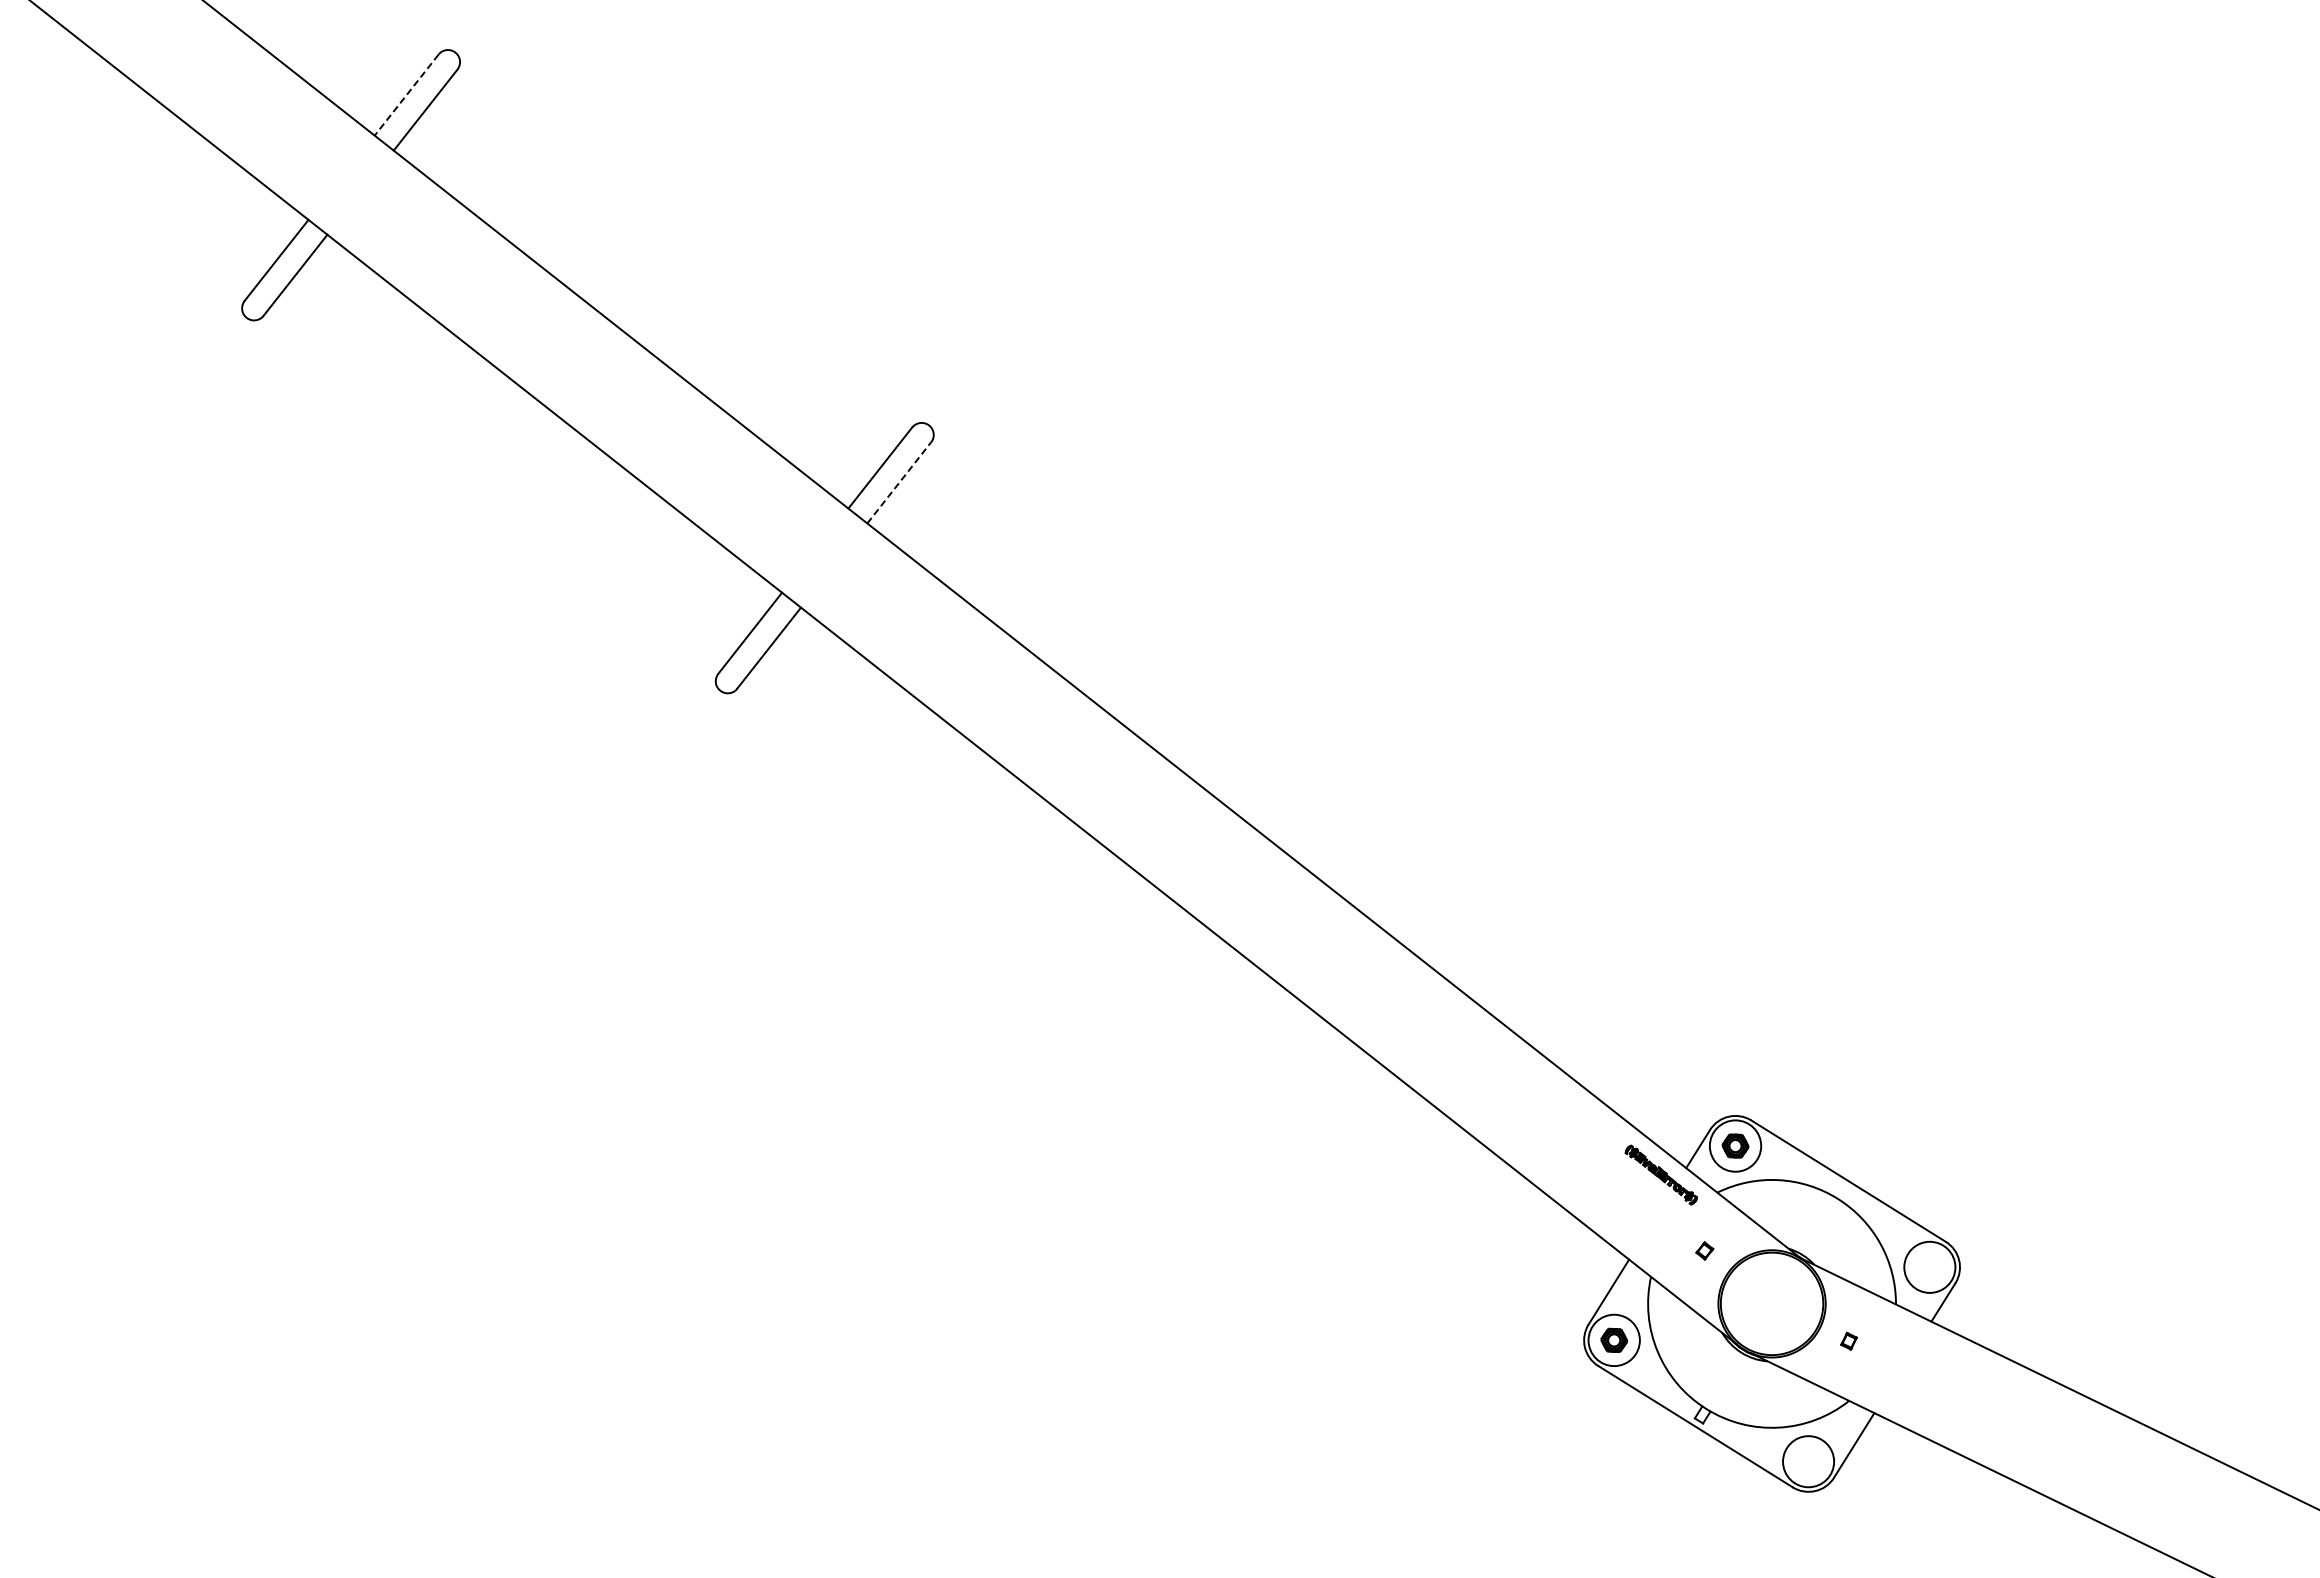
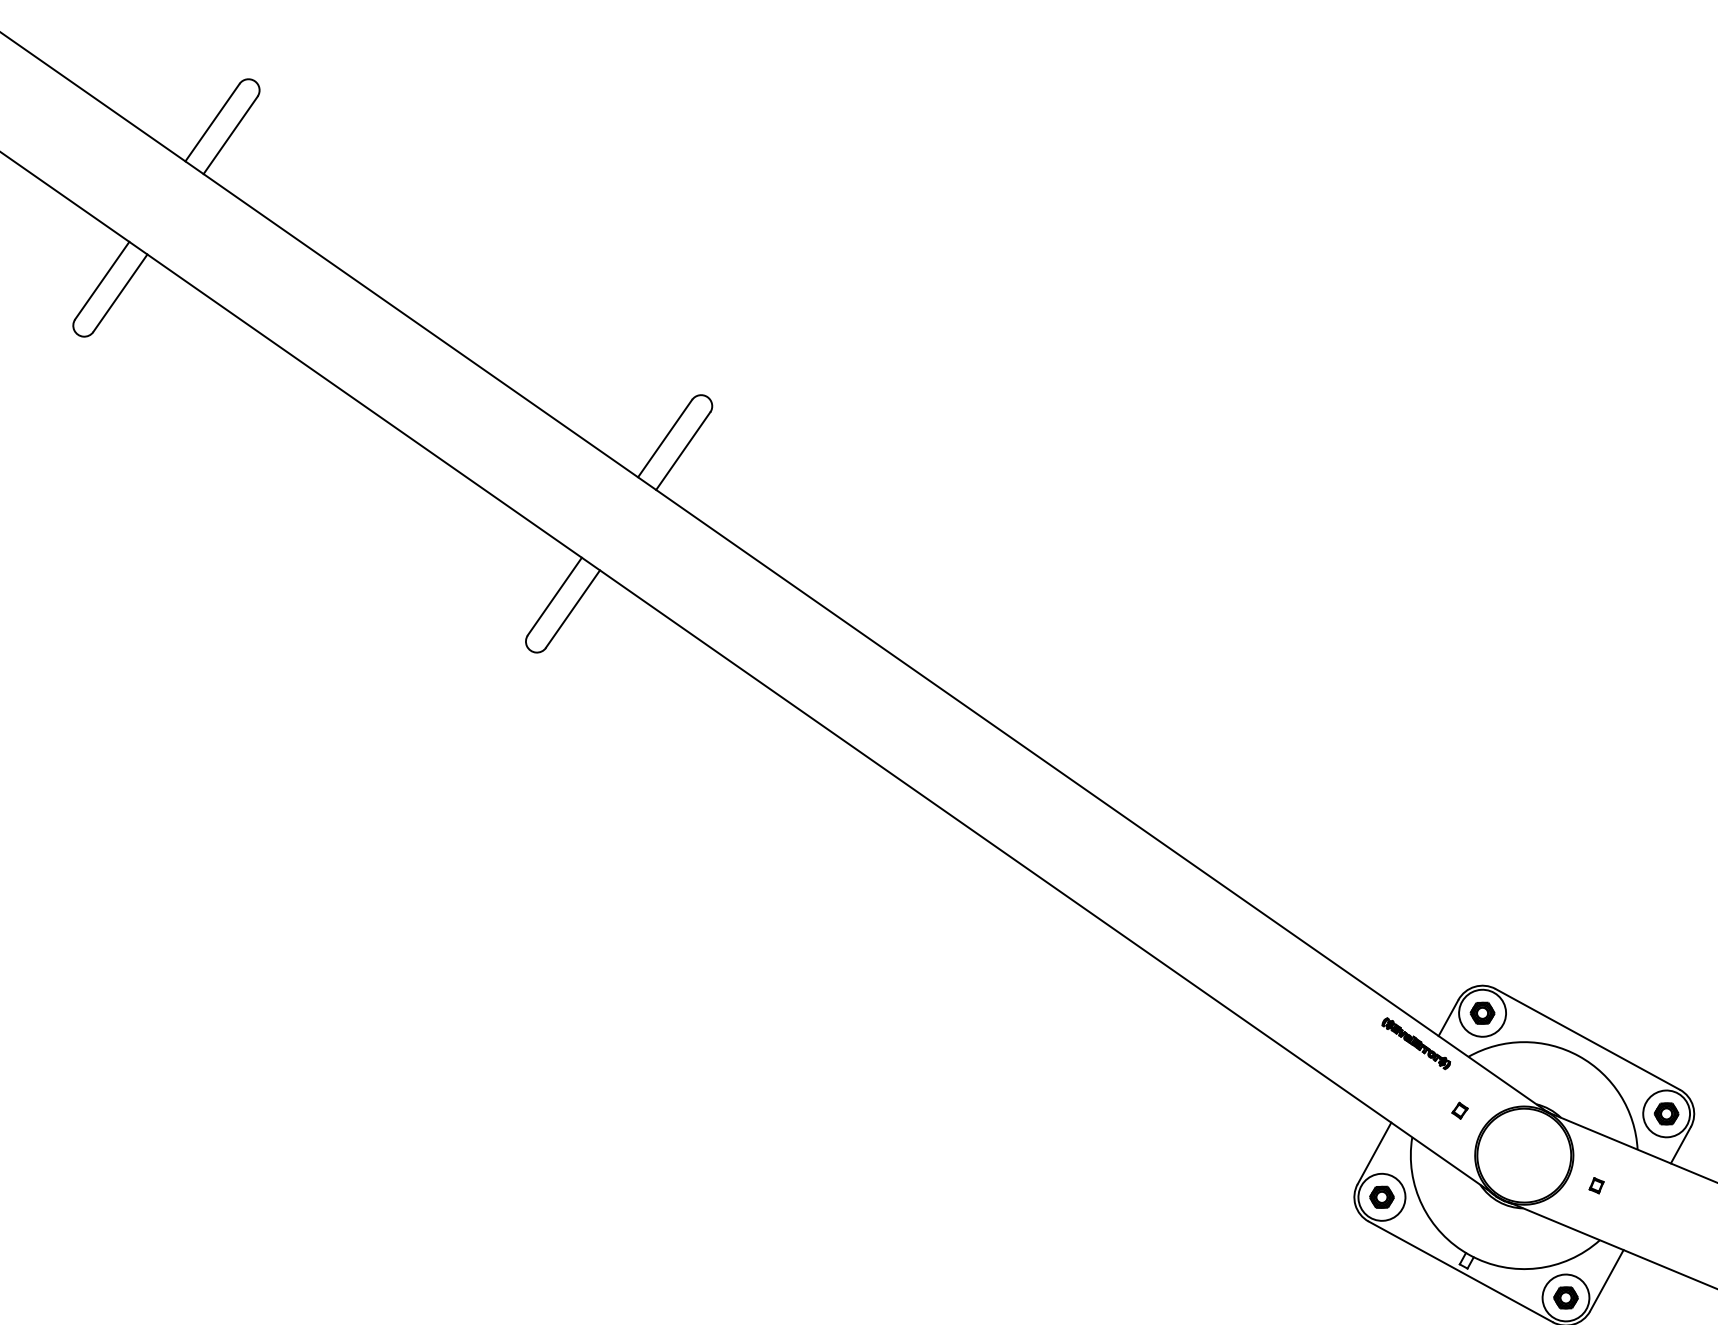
line: (406, 95) -> (212, 123), dashed -> solid
line: (899, 482) -> (683, 450), dashed -> solid
part: (1929, 1266) -> (1666, 1113), added
part: (1808, 1461) -> (1565, 1297), added

